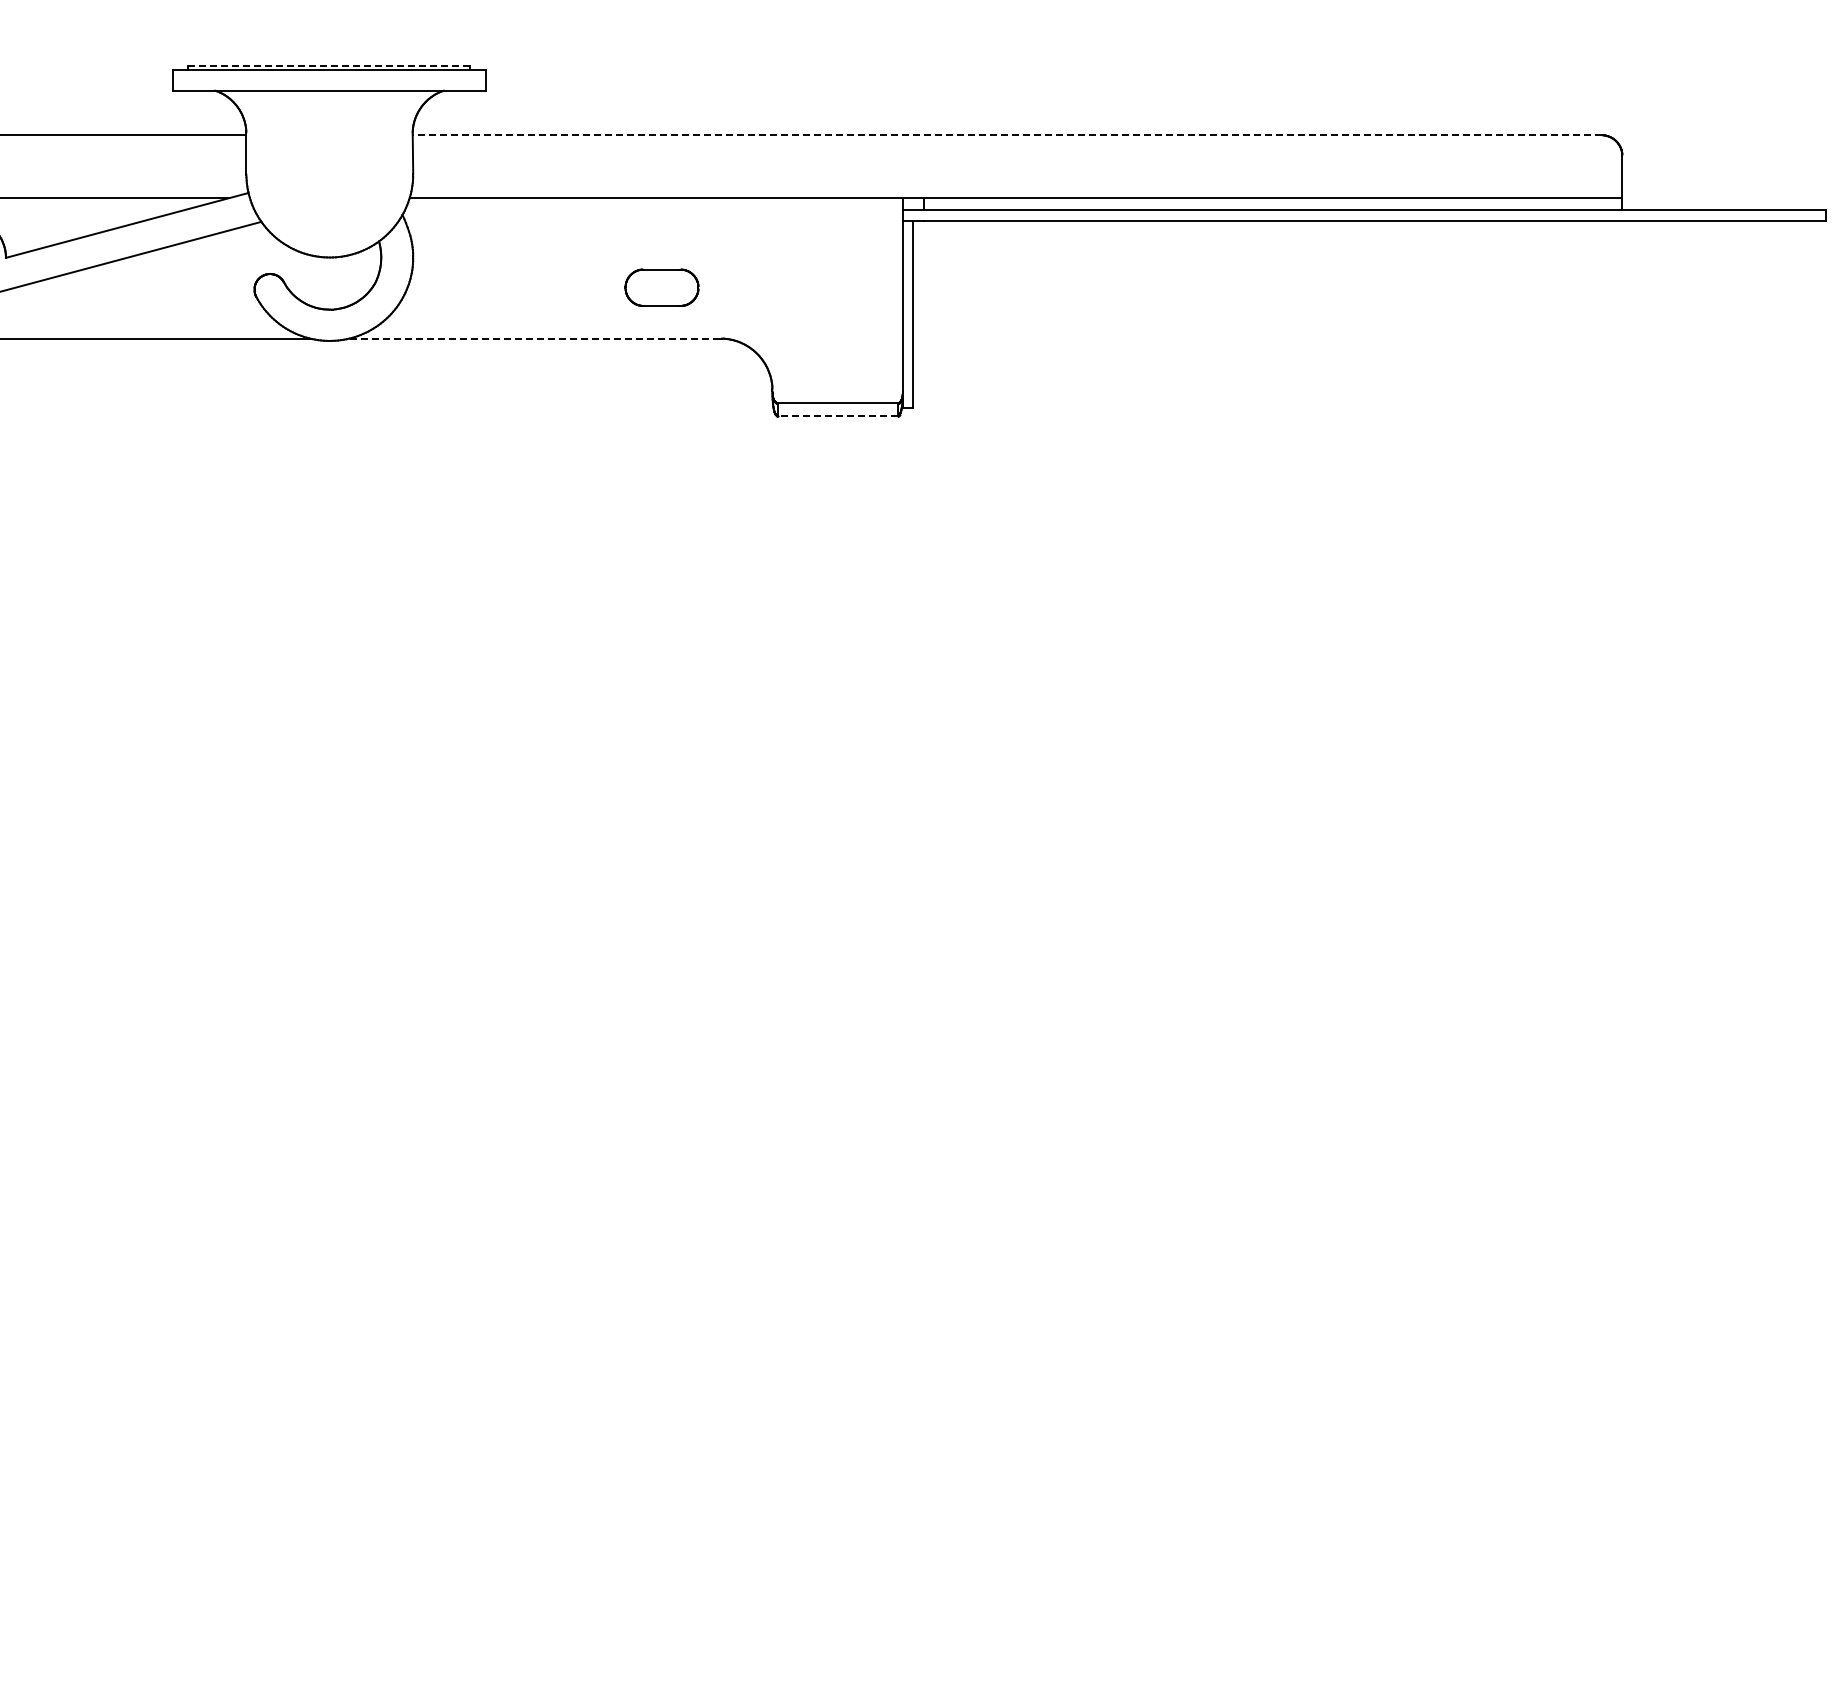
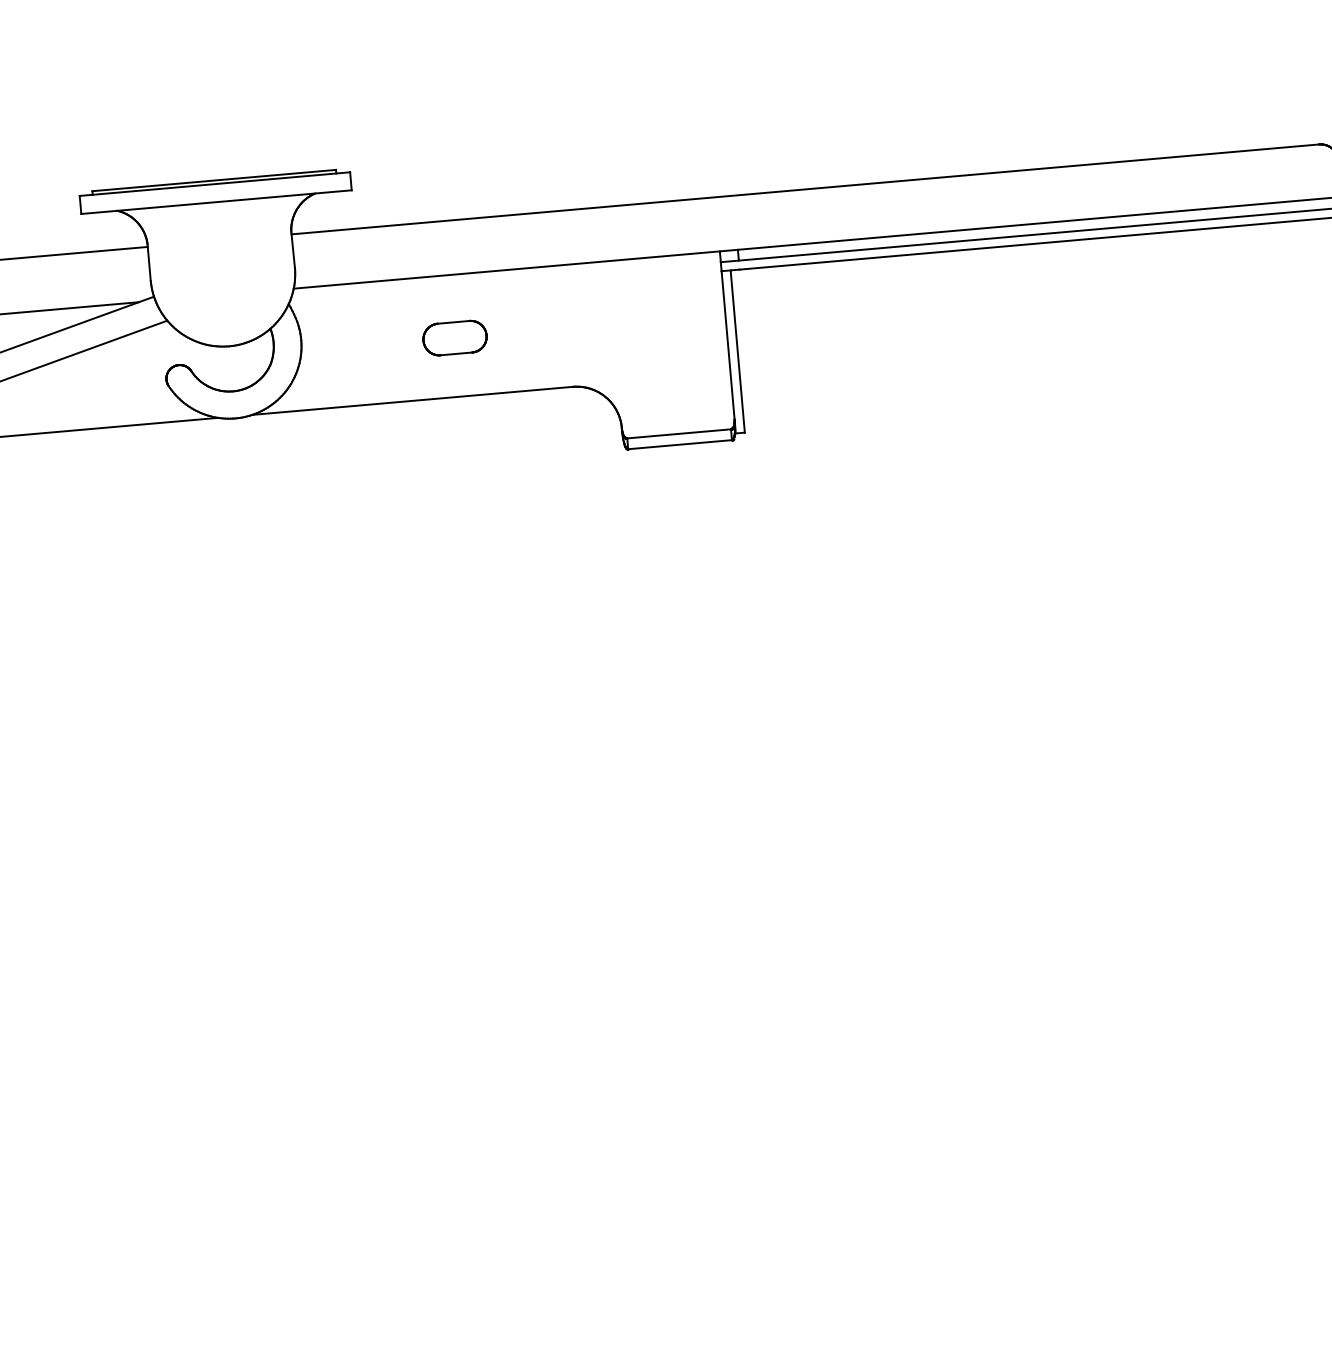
line: (329, 65) -> (214, 180), dashed -> solid
line: (1006, 135) -> (804, 189), dashed -> solid
part: (661, 287) -> (454, 337), moved
line: (534, 338) -> (412, 400), dashed -> solid
line: (837, 415) -> (679, 444), dashed -> solid

